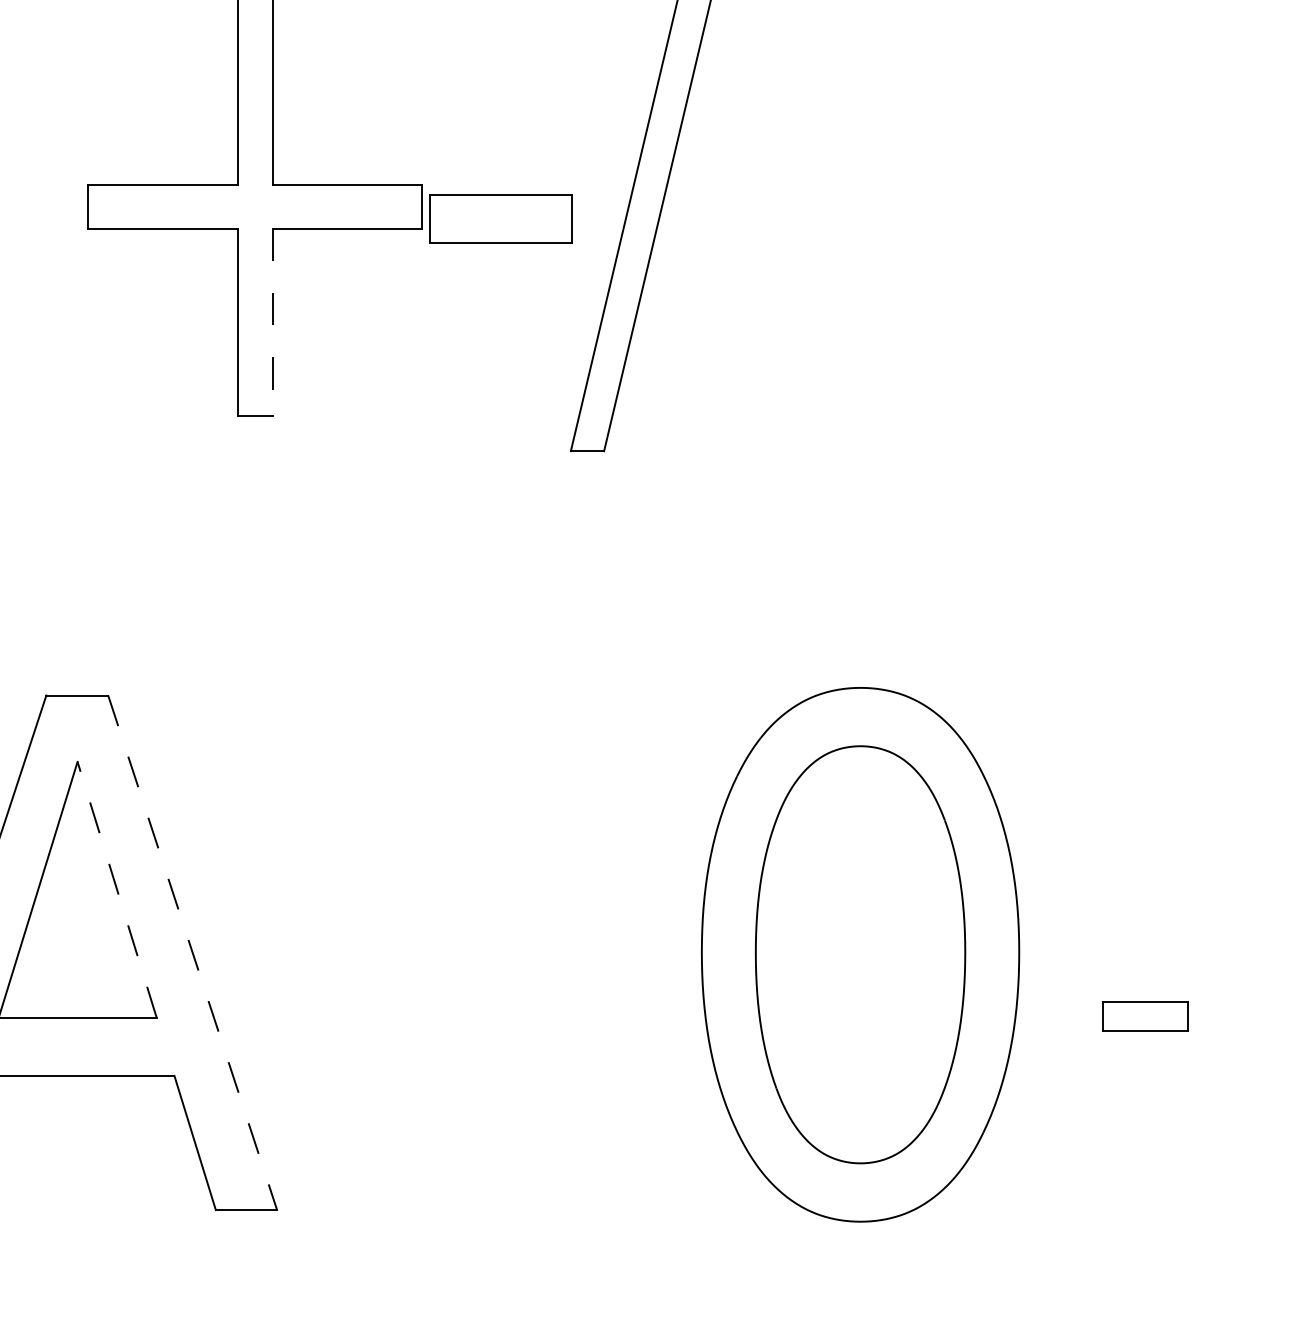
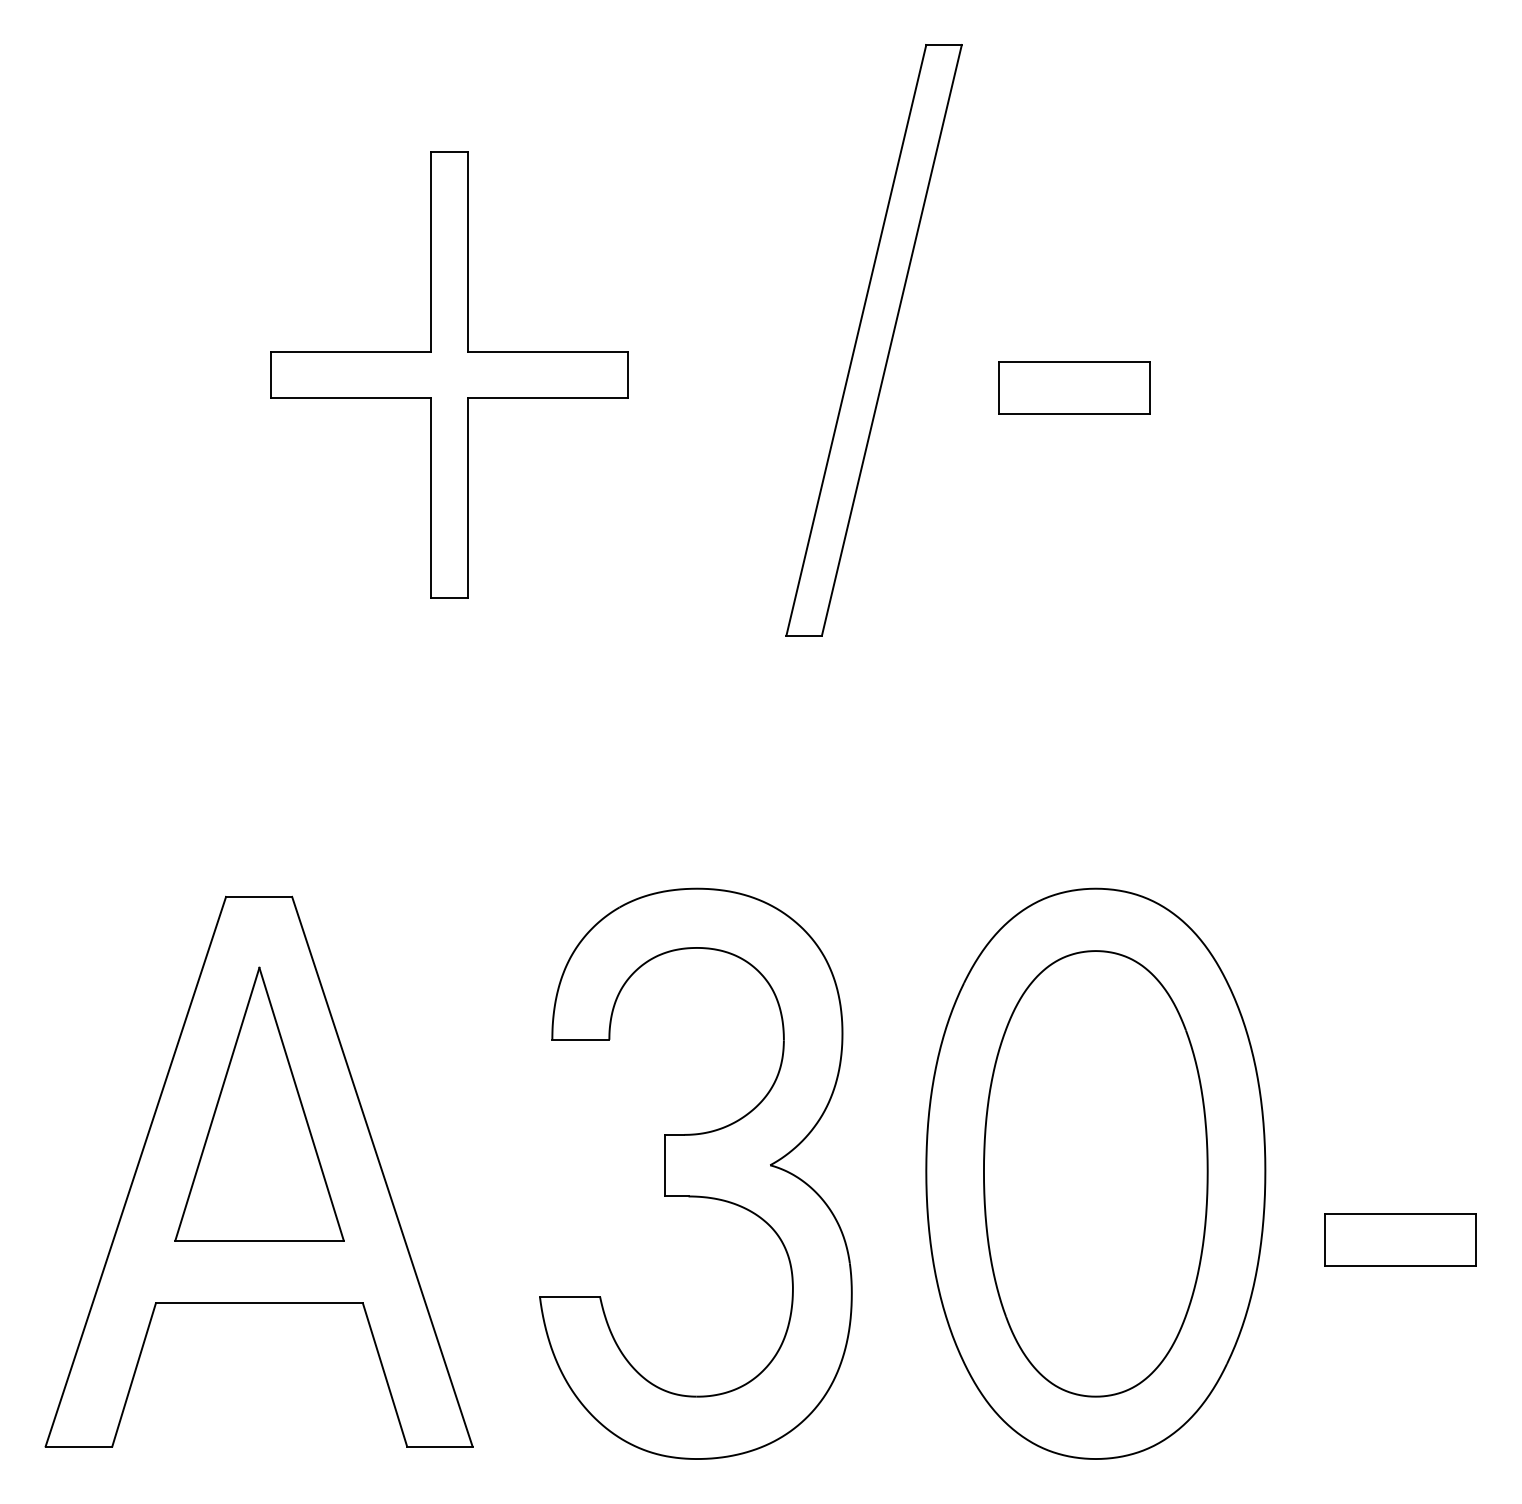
part: (500, 218) -> (1074, 387), moved
line: (272, 322) -> (467, 498), dashed -> solid
line: (116, 889) -> (301, 1104), dashed -> solid
line: (192, 953) -> (382, 1172), dashed -> solid
part: (485, 954) -> (695, 1173), added
part: (1145, 1016) -> (1400, 1239), size x1.67

